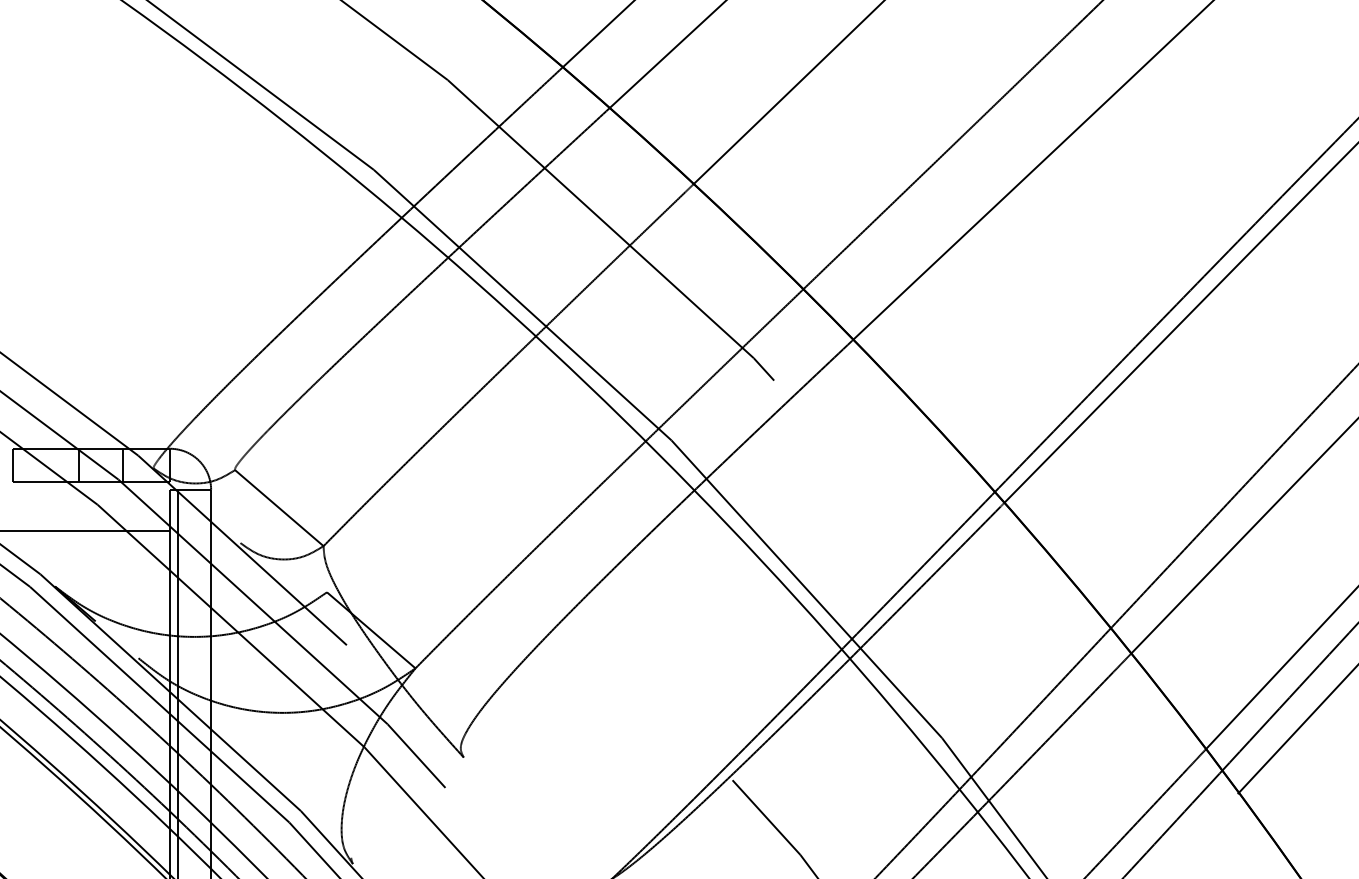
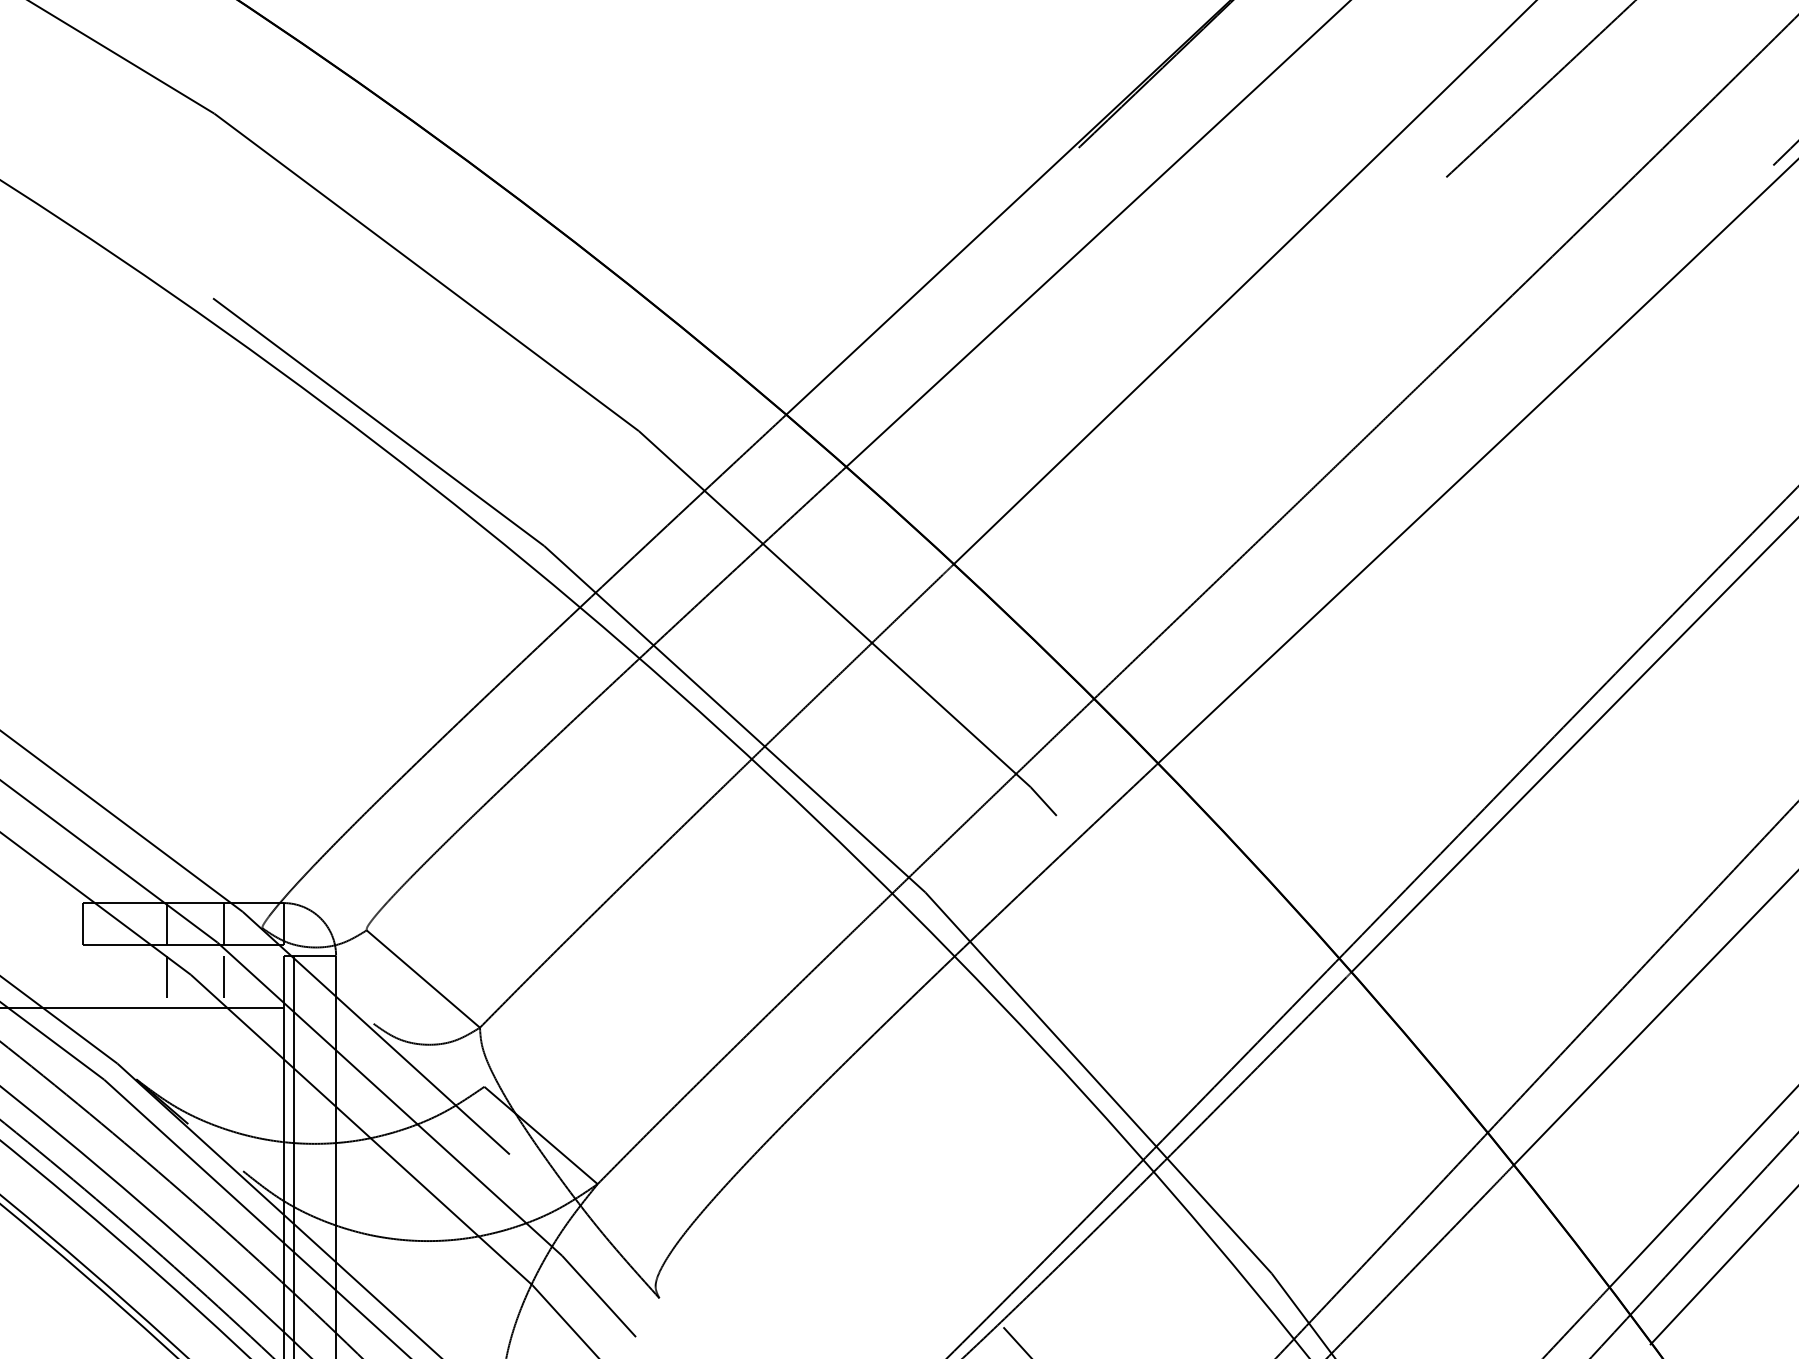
line: (79, 506) -> (167, 976), added
line: (123, 506) -> (223, 976), added

